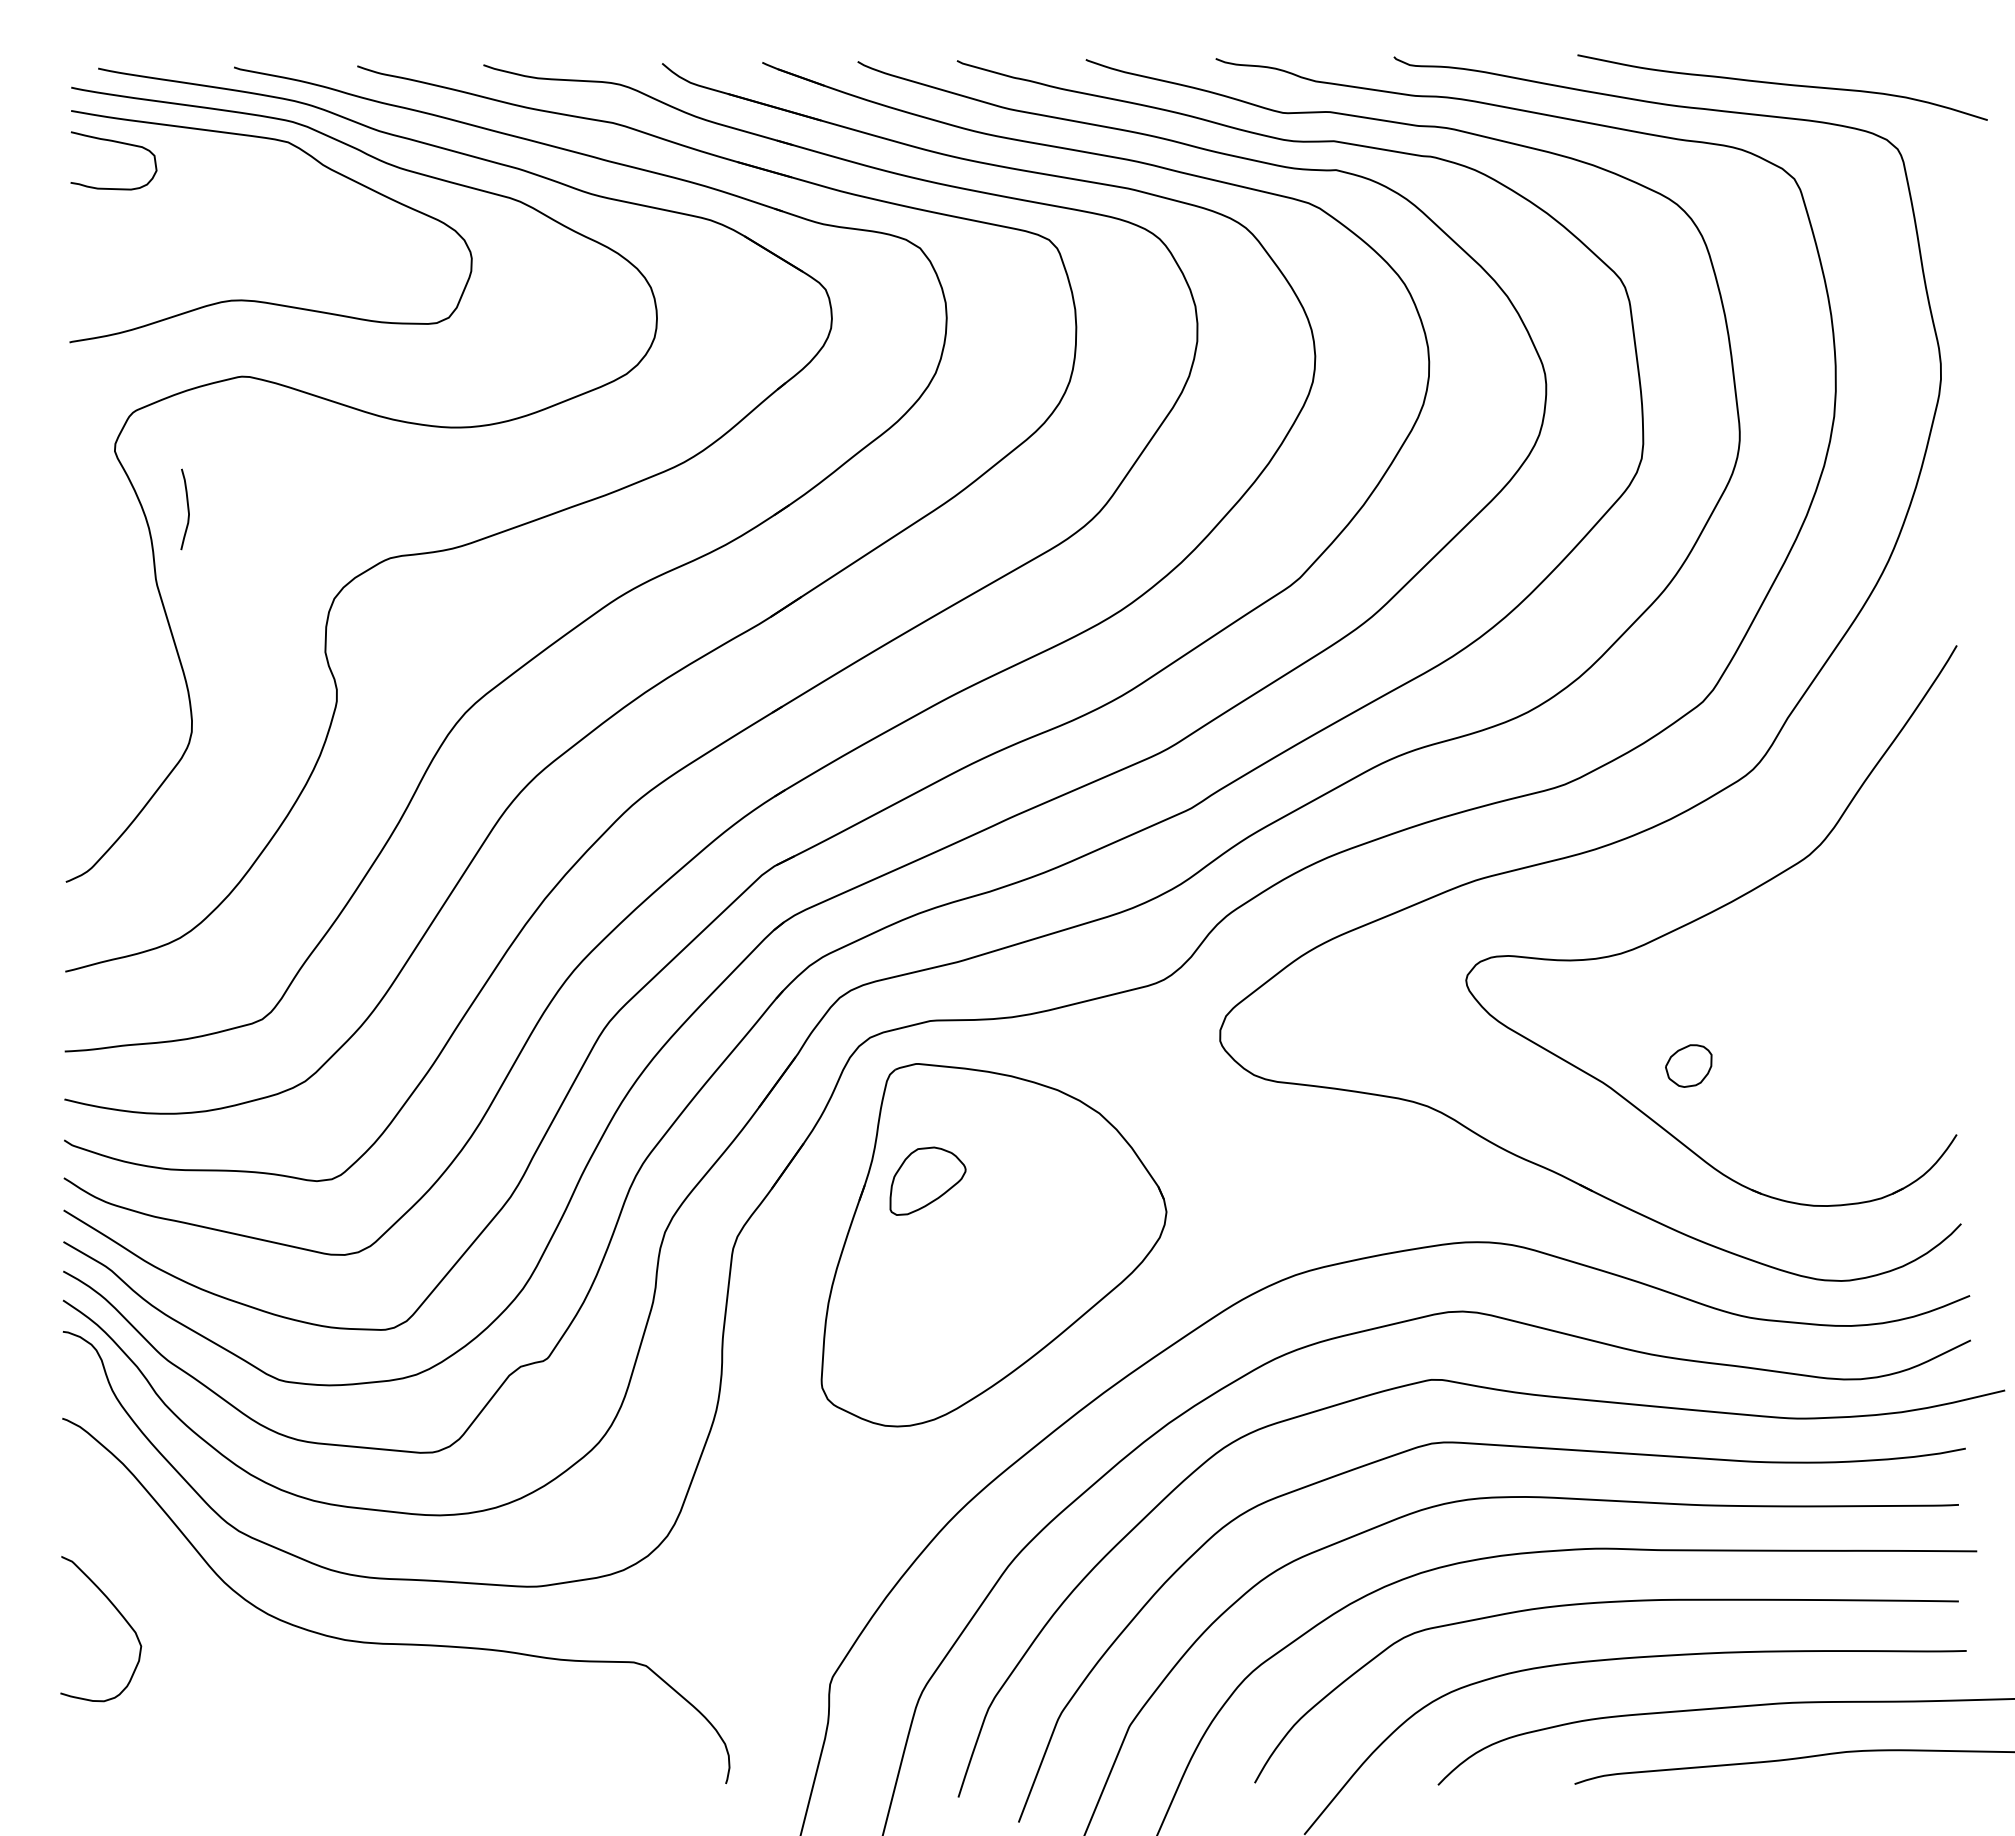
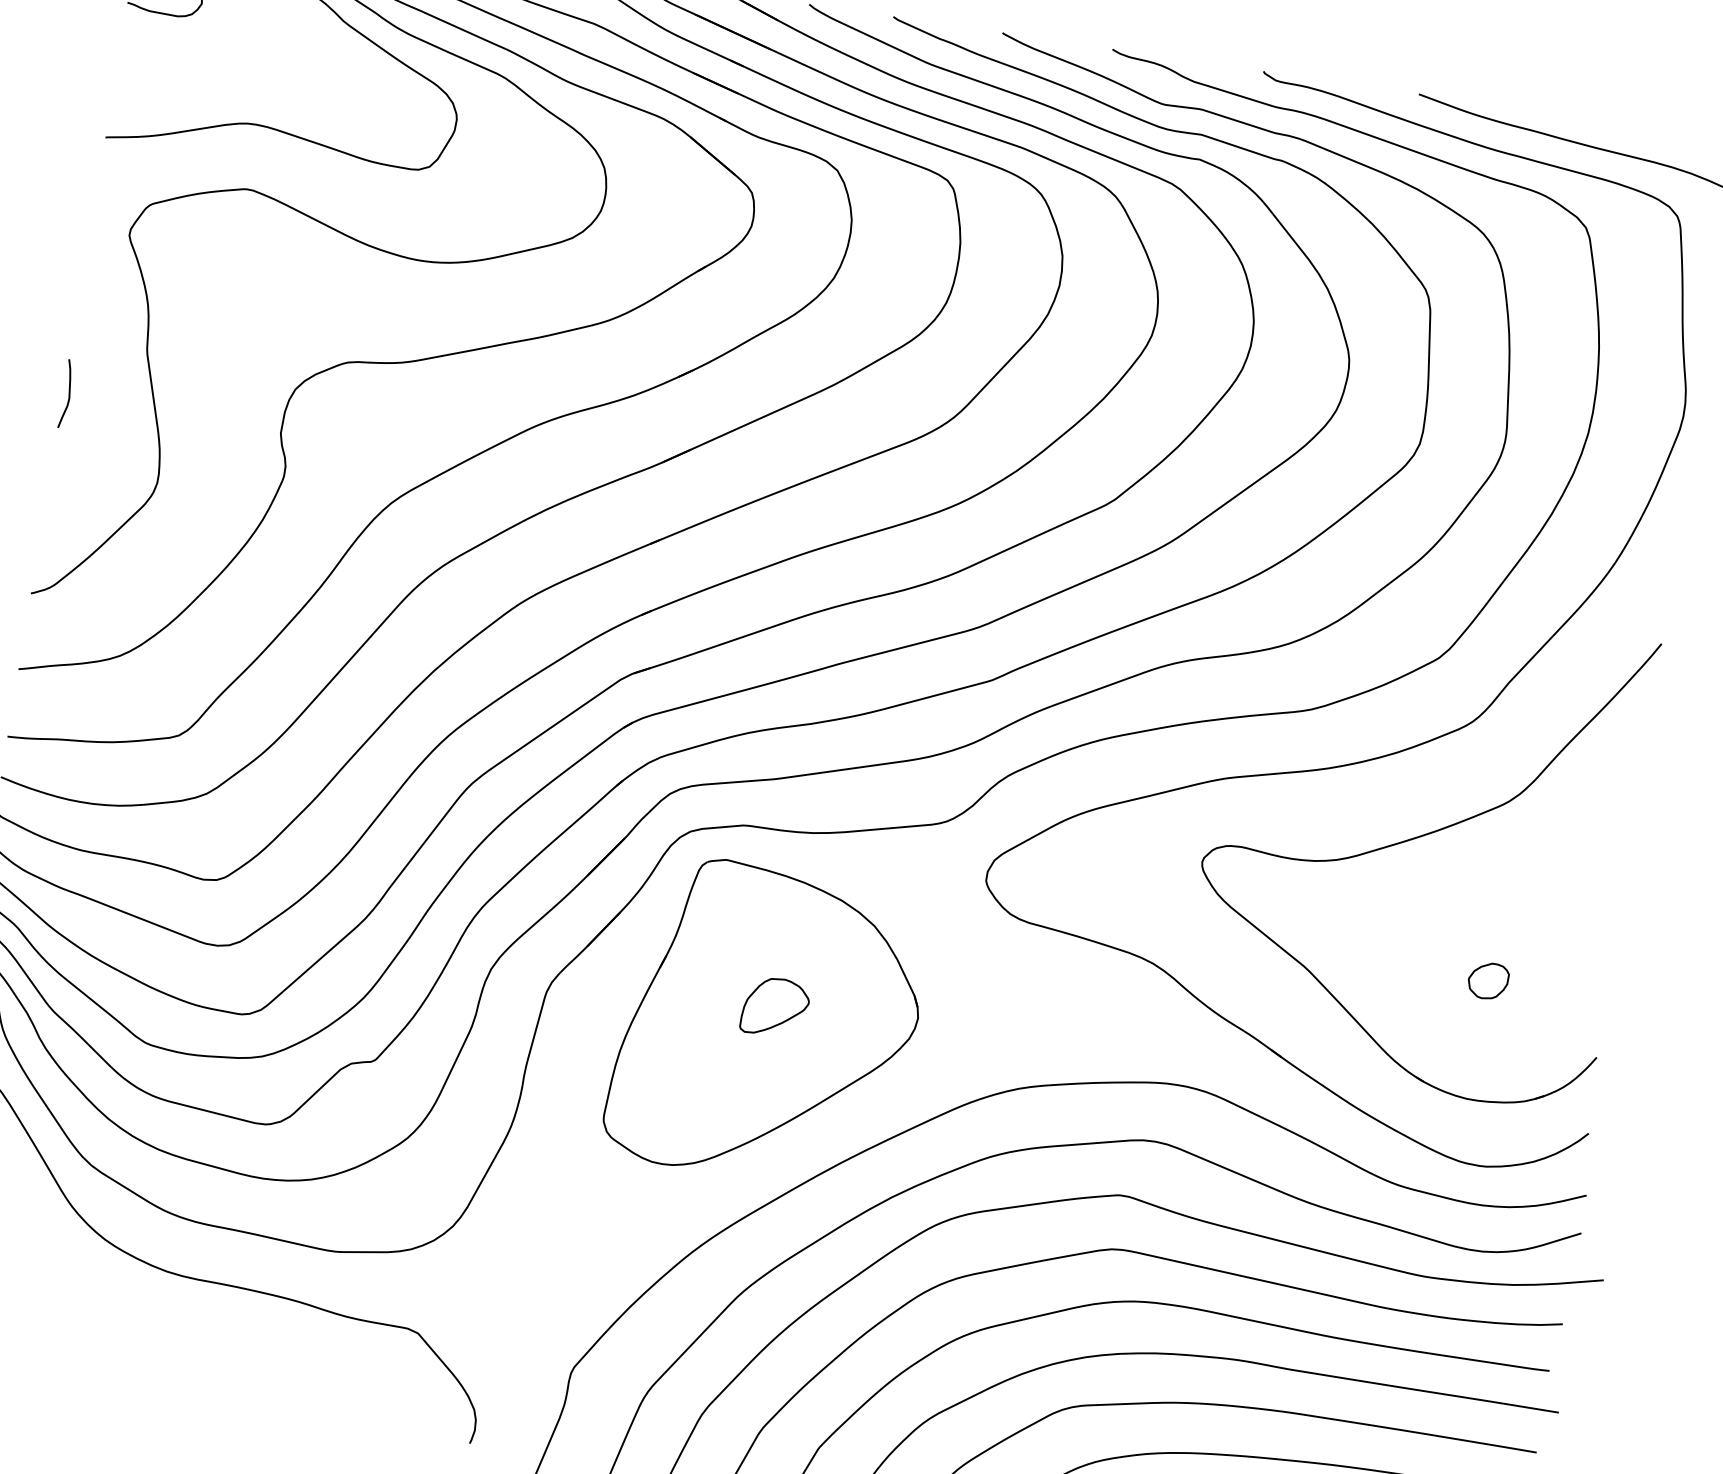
curve: (187, 509) -> (68, 394), moved
part: (1688, 1065) -> (1488, 980), moved
part: (927, 1180) -> (775, 1006), moved

